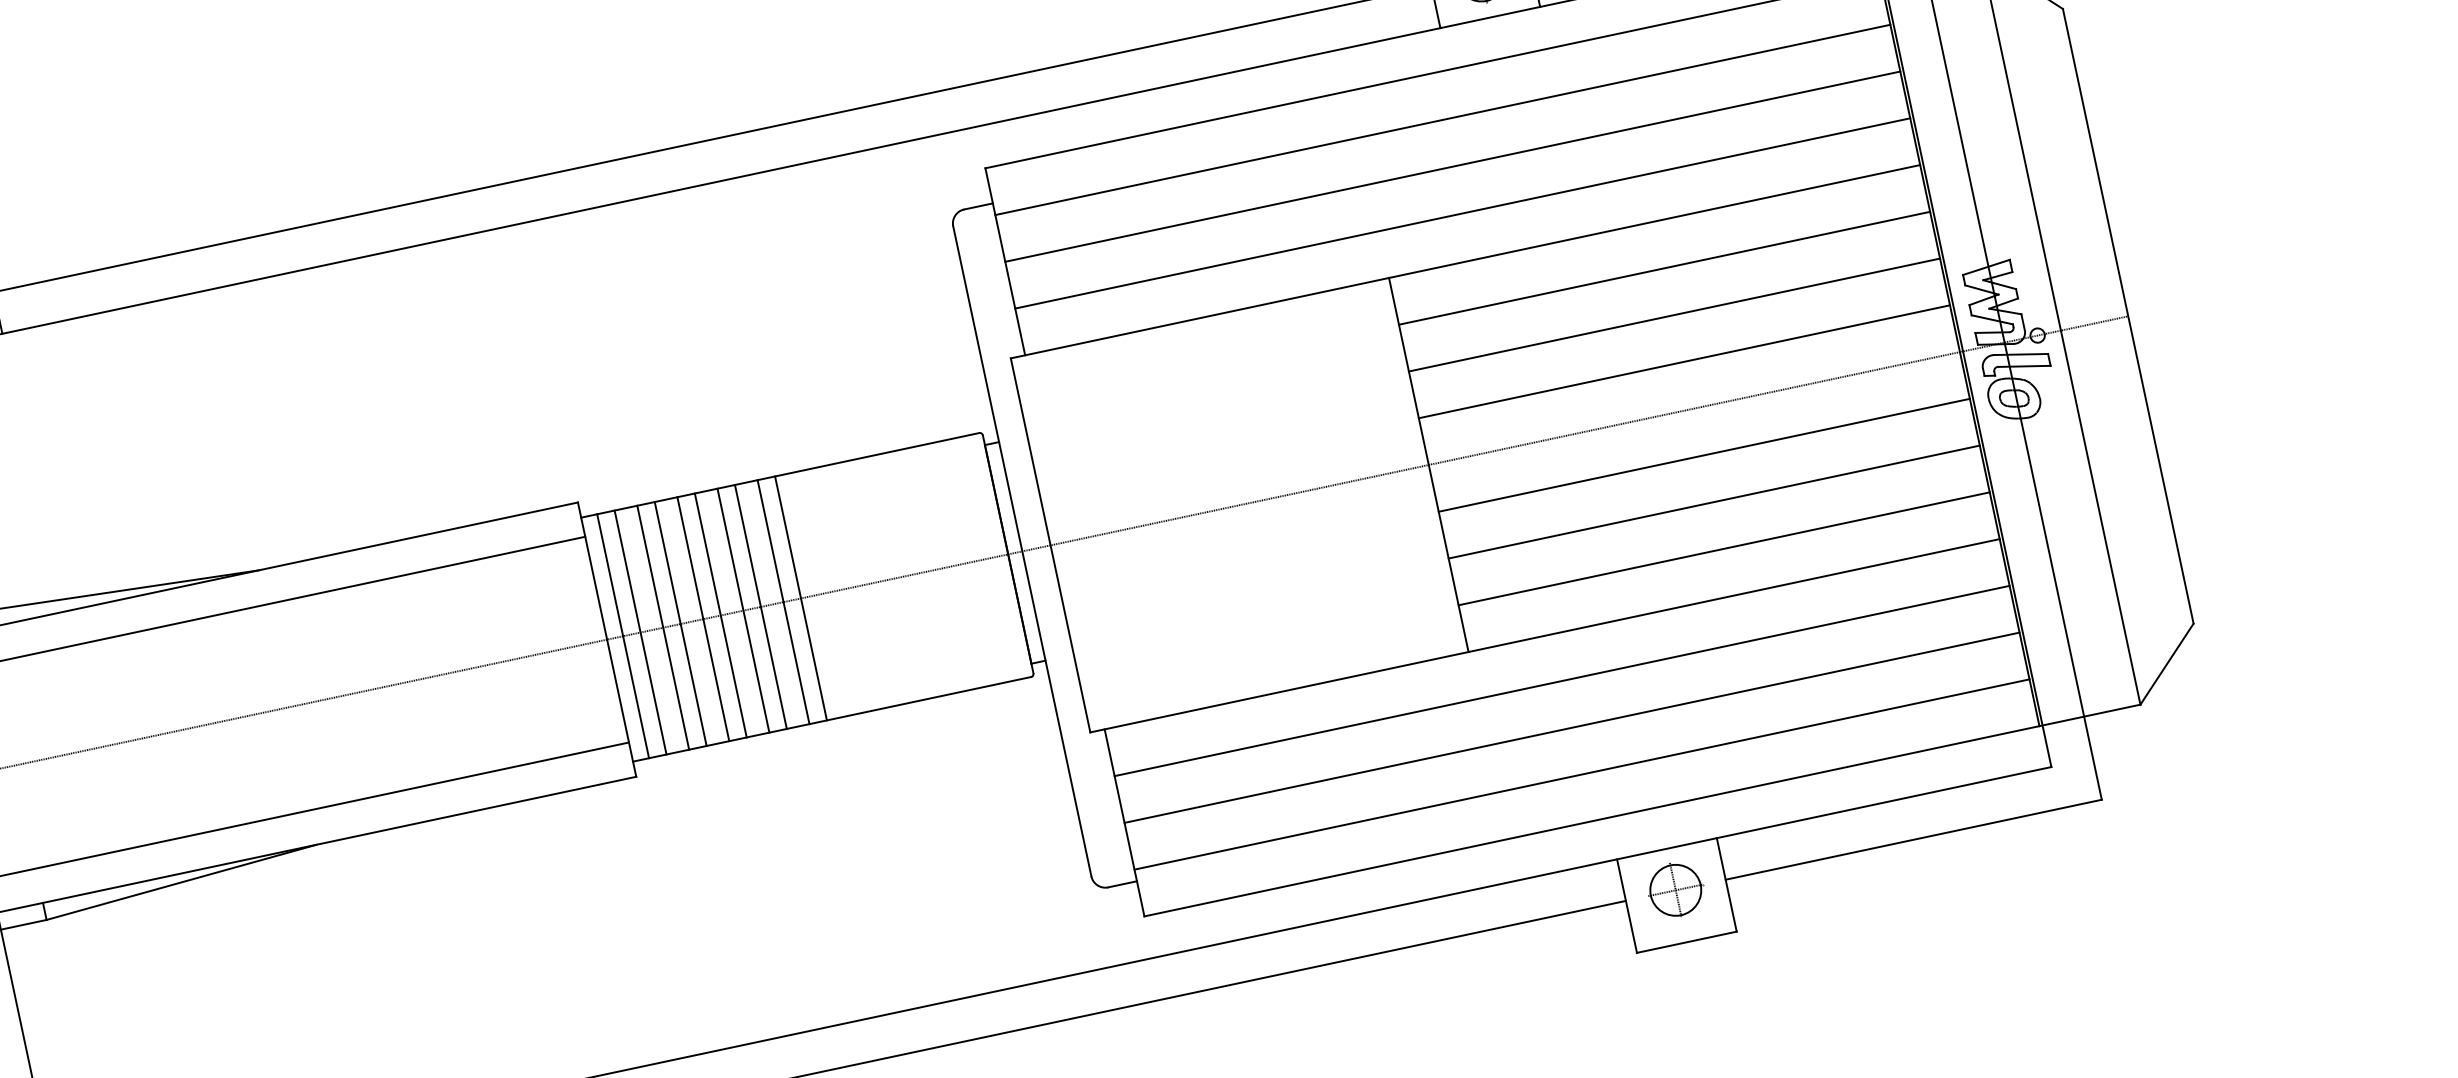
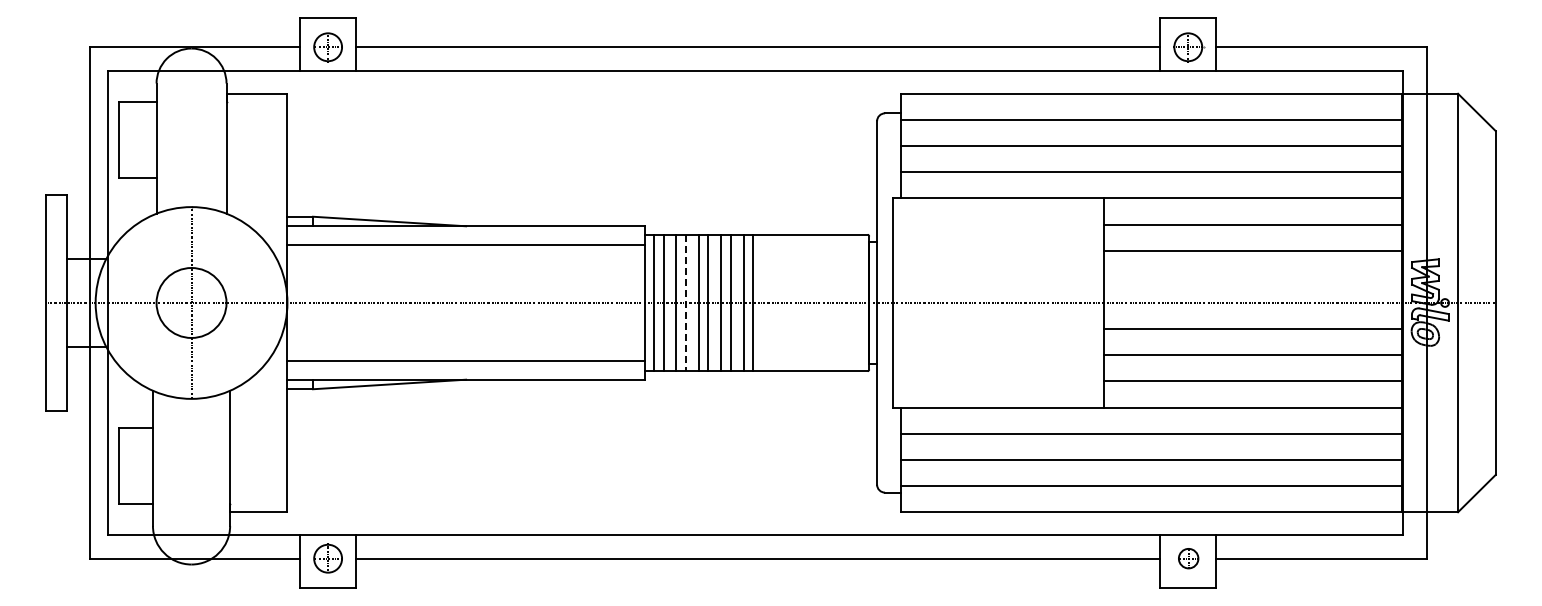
line: (1683, 361) -> (1252, 276), removed
line: (681, 624) -> (686, 303), solid -> dashed
part: (1677, 889) -> (1189, 558), size x0.7

